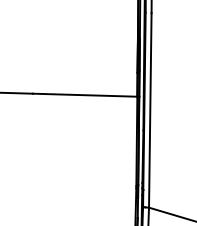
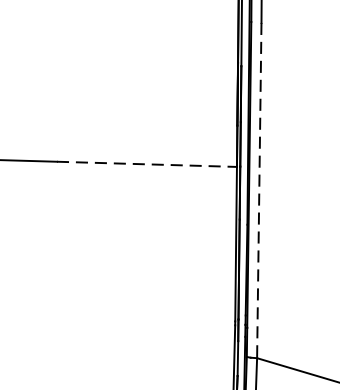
line: (85, 95) -> (147, 164), solid -> dashed
line: (150, 110) -> (259, 190), solid -> dashed

